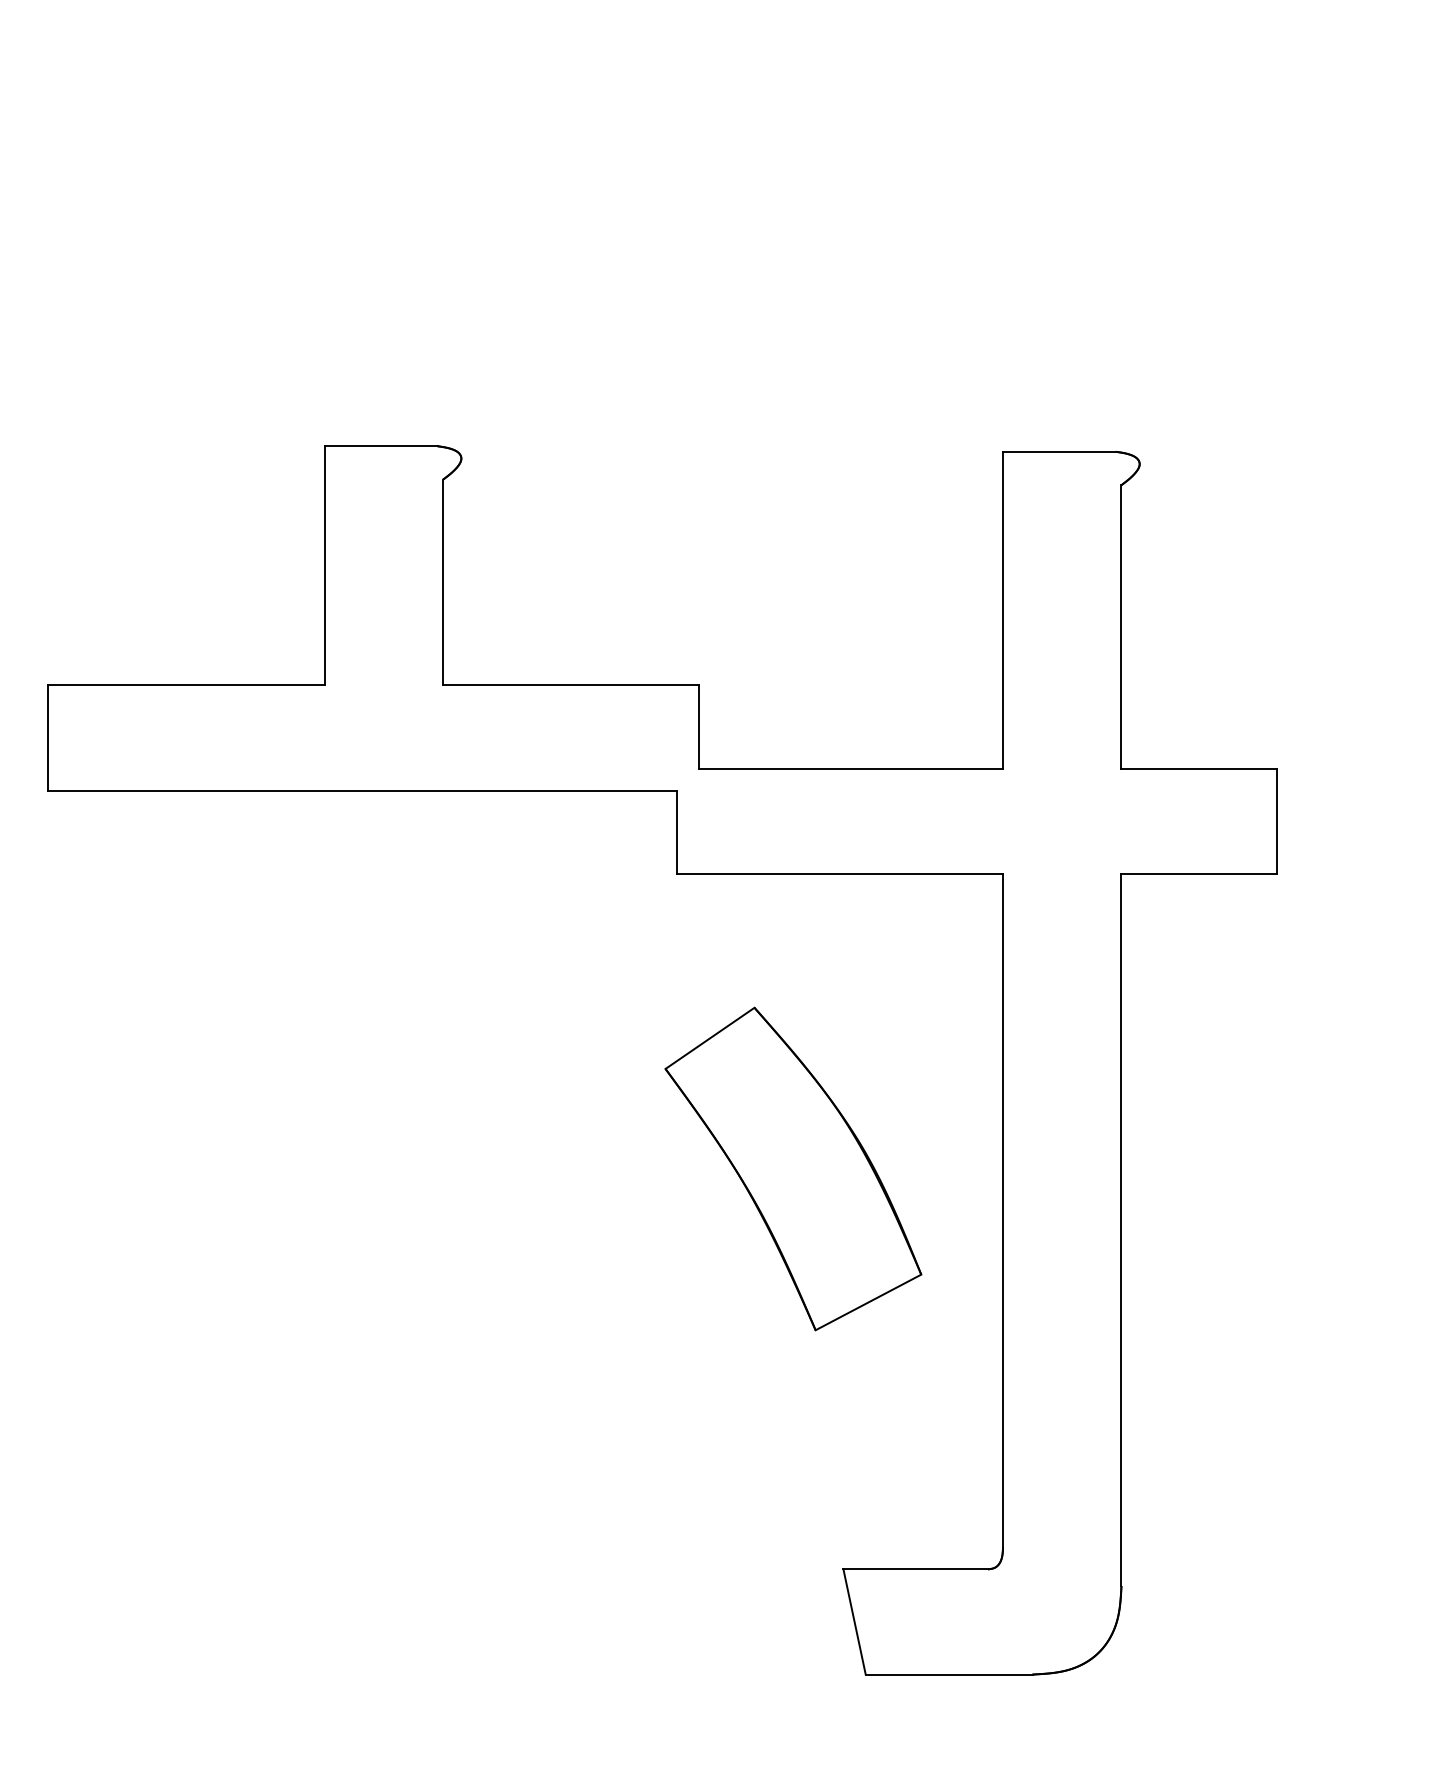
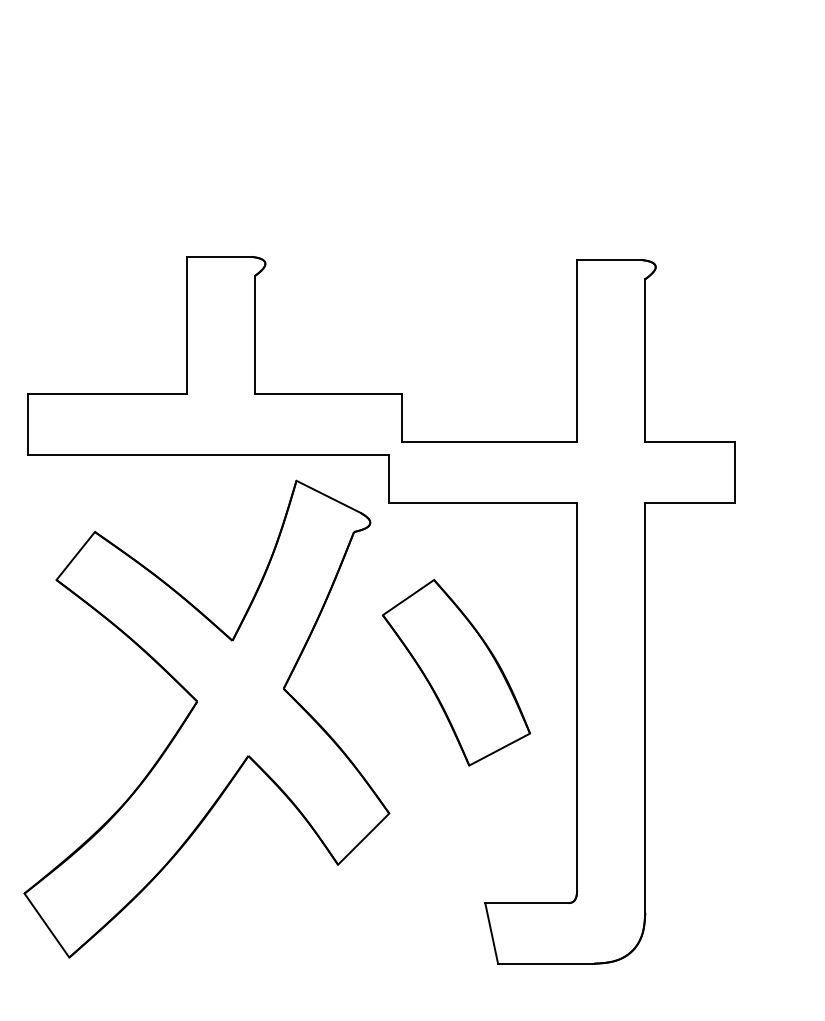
part: (359, 1248) -> (206, 718), added

